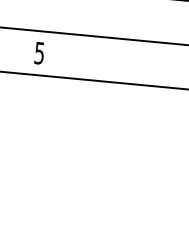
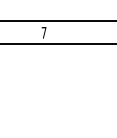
text: (38, 52) -> (43, 32), 5 -> 7

